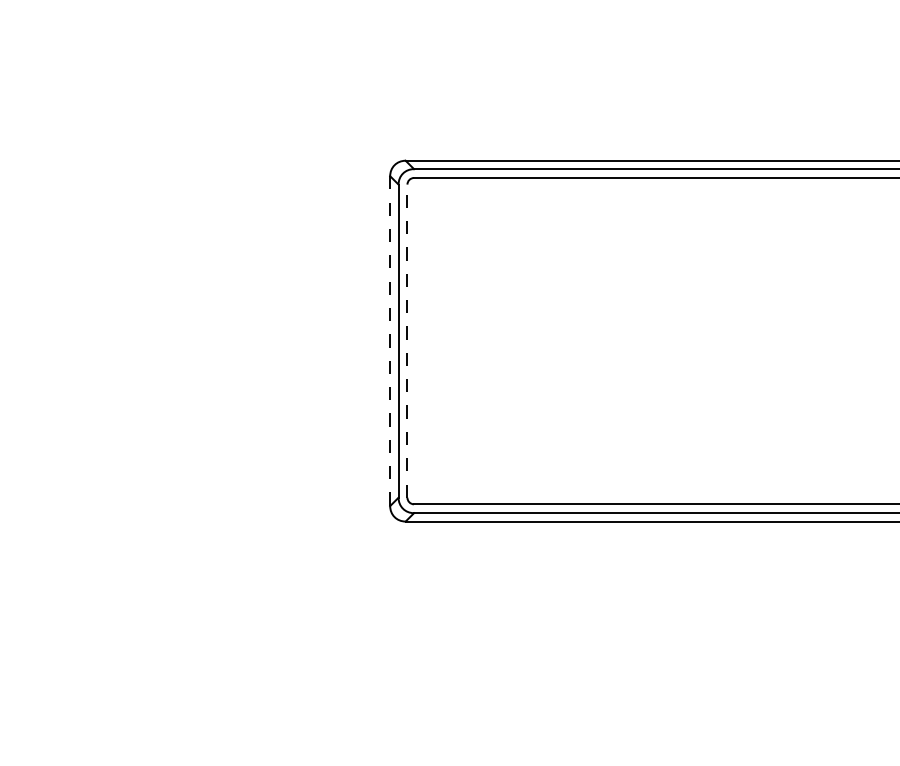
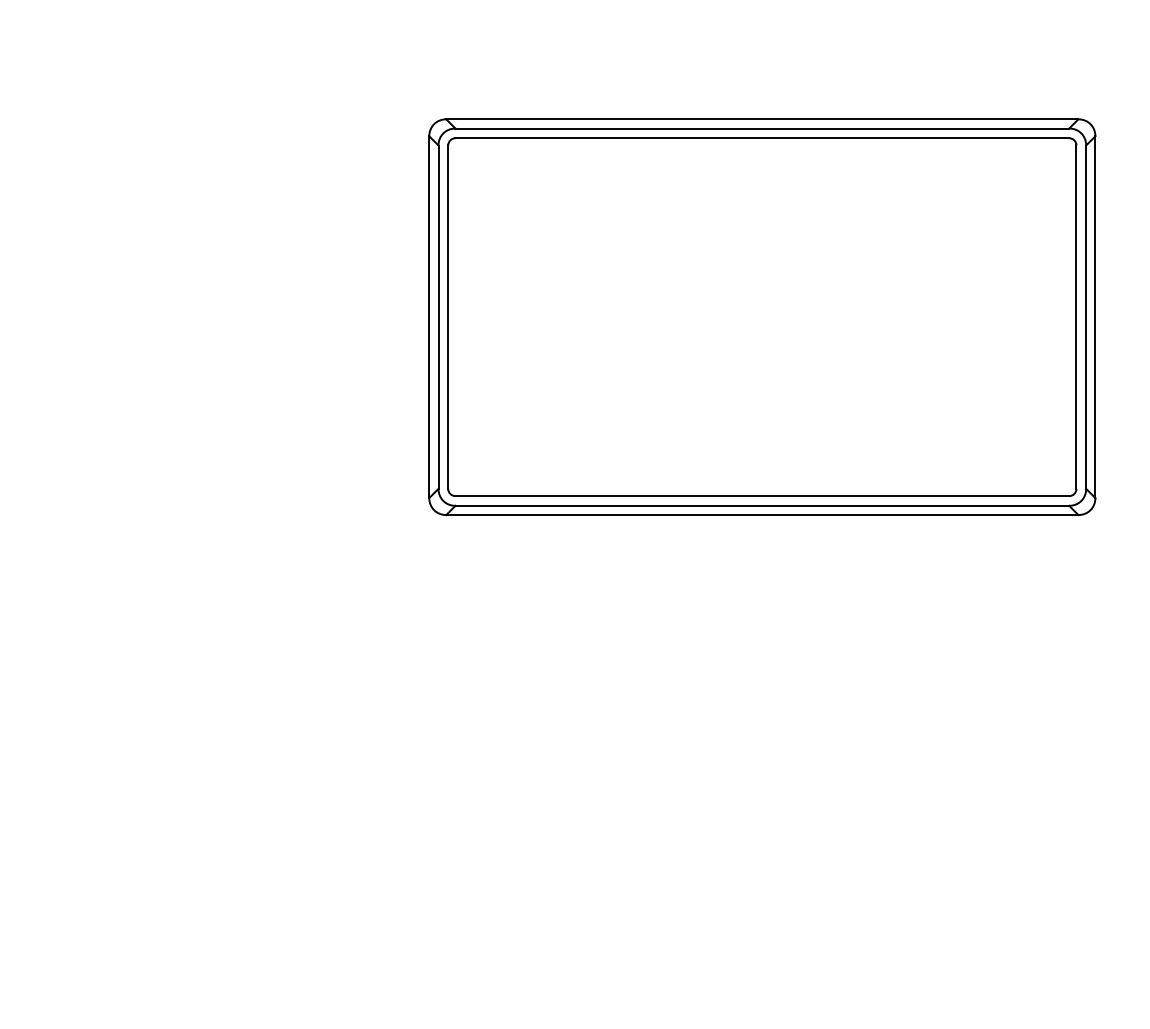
line: (390, 341) -> (429, 317), dashed -> solid
line: (407, 341) -> (448, 317), dashed -> solid

